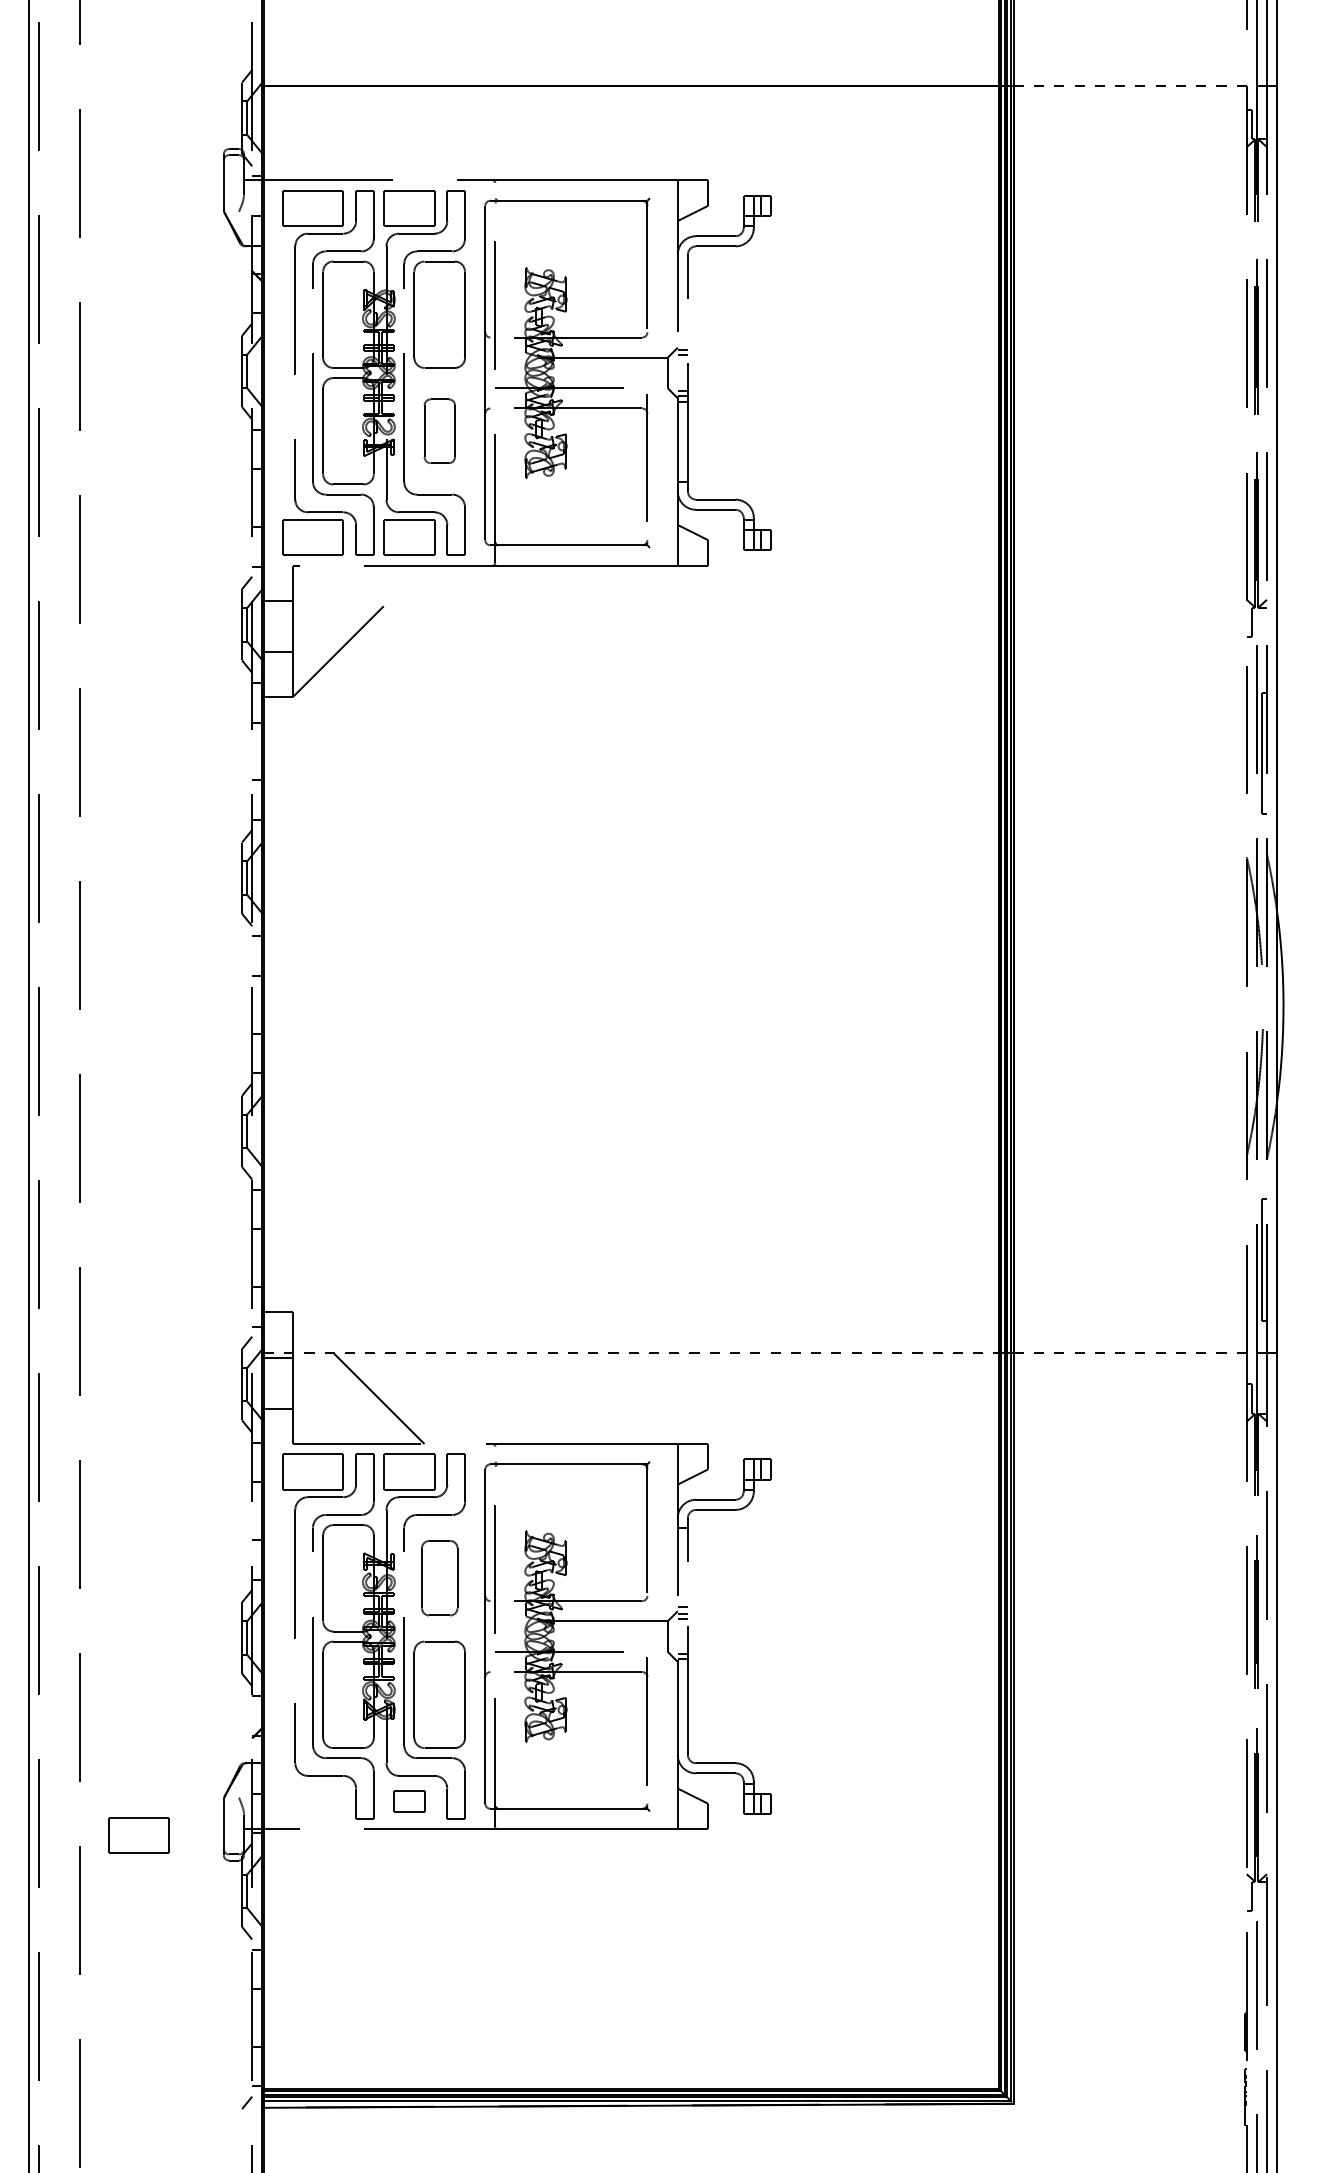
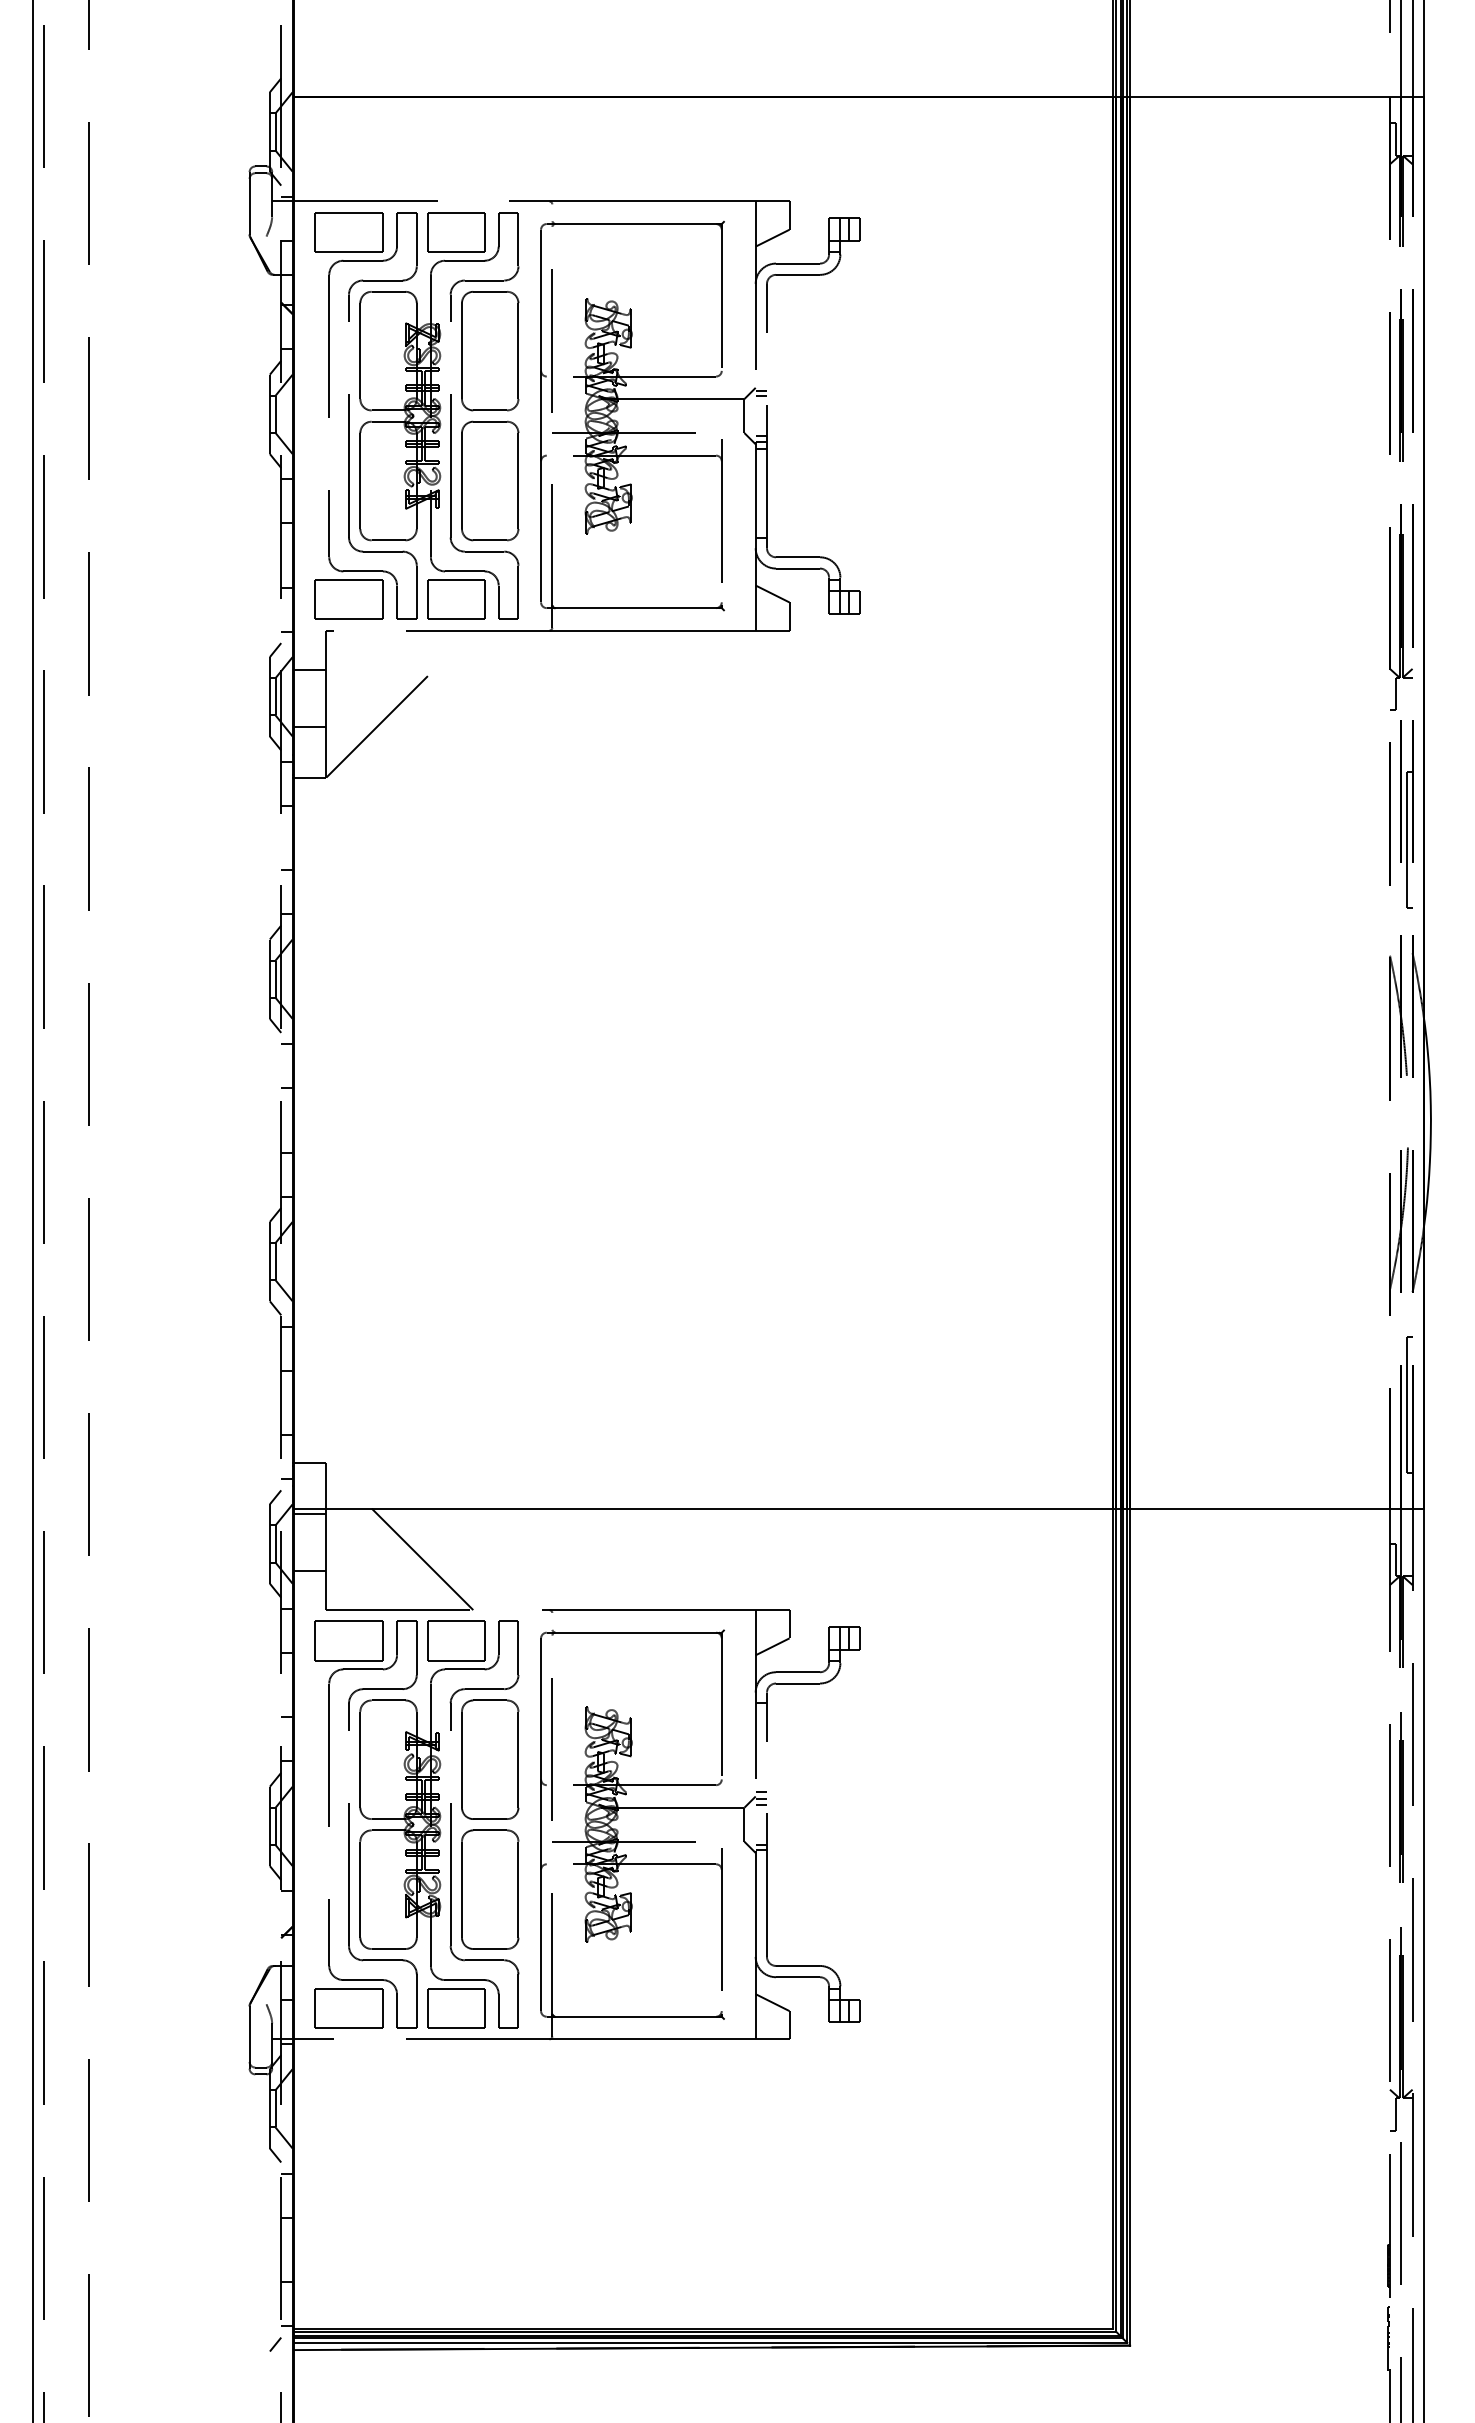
line: (1140, 86) -> (1271, 96), dashed -> solid
part: (439, 430) -> (490, 480), size x1.67
line: (631, 1352) -> (704, 1508), dashed -> solid
line: (1140, 1352) -> (1271, 1508), dashed -> solid
part: (439, 1578) -> (490, 1759), size x1.43
part: (409, 1801) -> (456, 2008), size x1.67
part: (138, 1835) -> (348, 2008), moved

